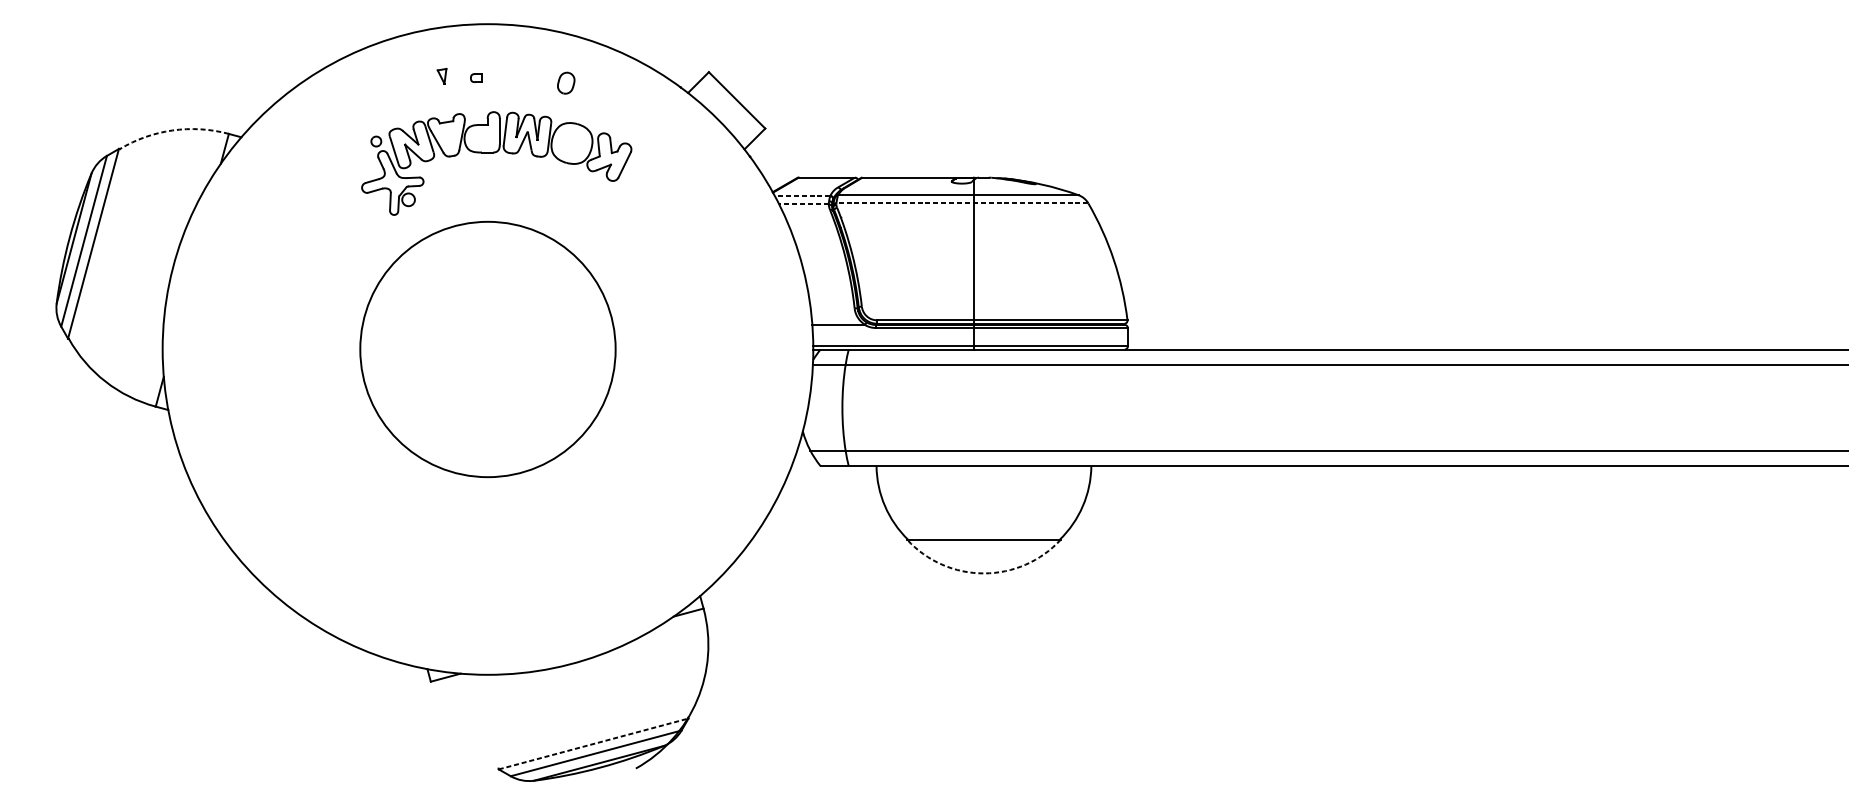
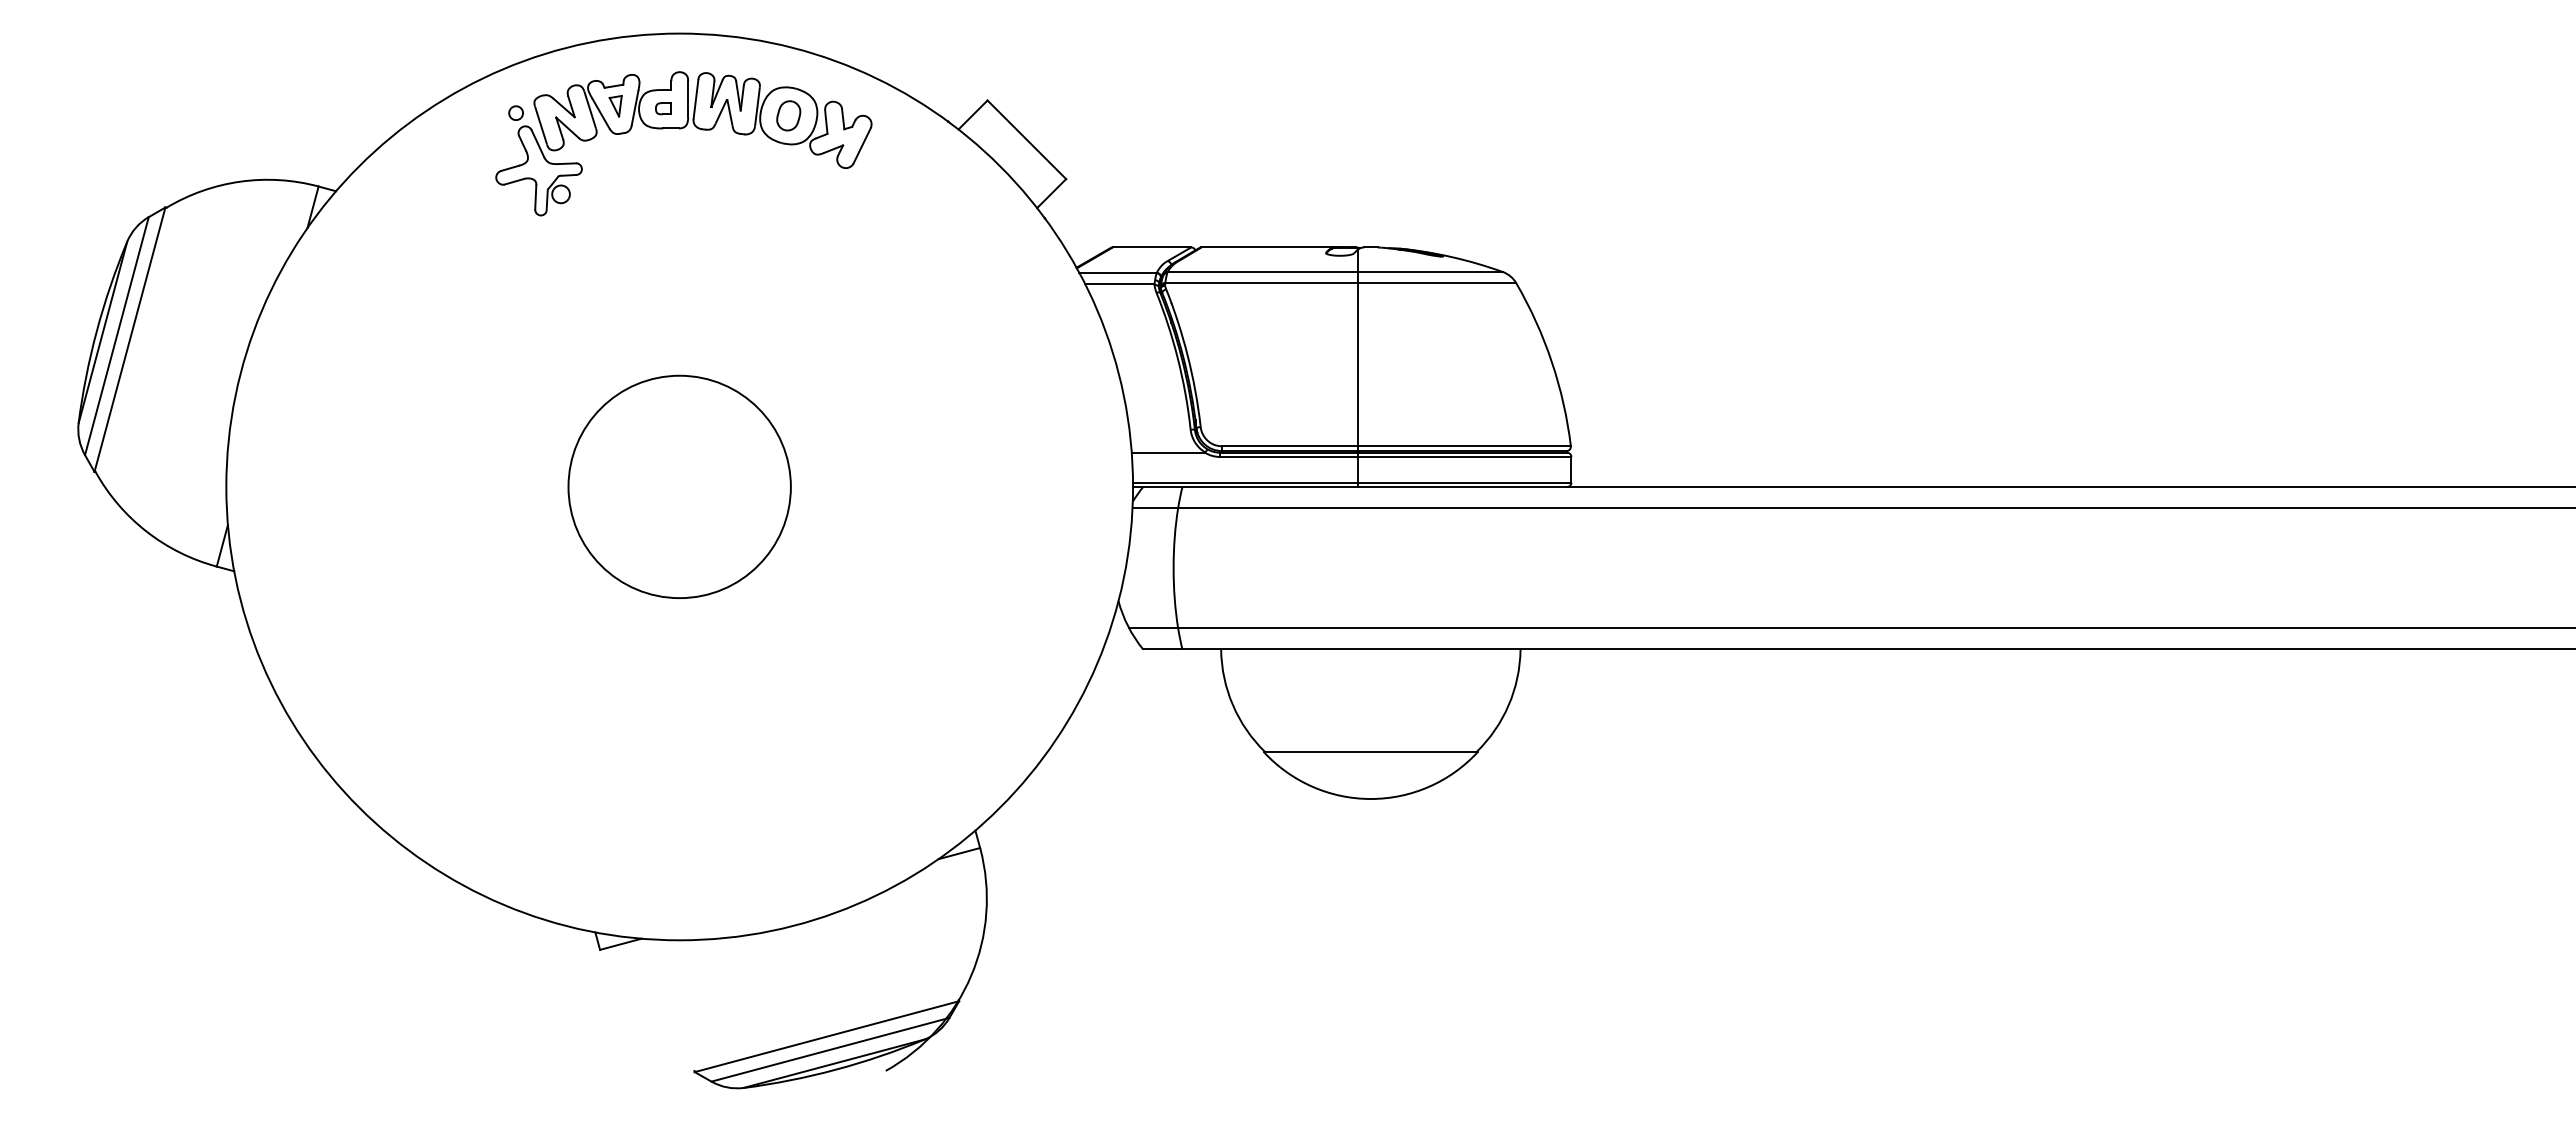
arc: (172, 130) -> (240, 181), dashed -> solid
part: (495, 153) -> (681, 129), moved
line: (802, 195) -> (1118, 272), dashed -> solid
line: (962, 203) -> (1340, 283), dashed -> solid
line: (803, 204) -> (1119, 284), dashed -> solid
circle: (487, 349) -> (679, 486), size x0.62
arc: (983, 573) -> (1370, 799), dashed -> solid
line: (593, 743) -> (826, 1036), dashed -> solid

